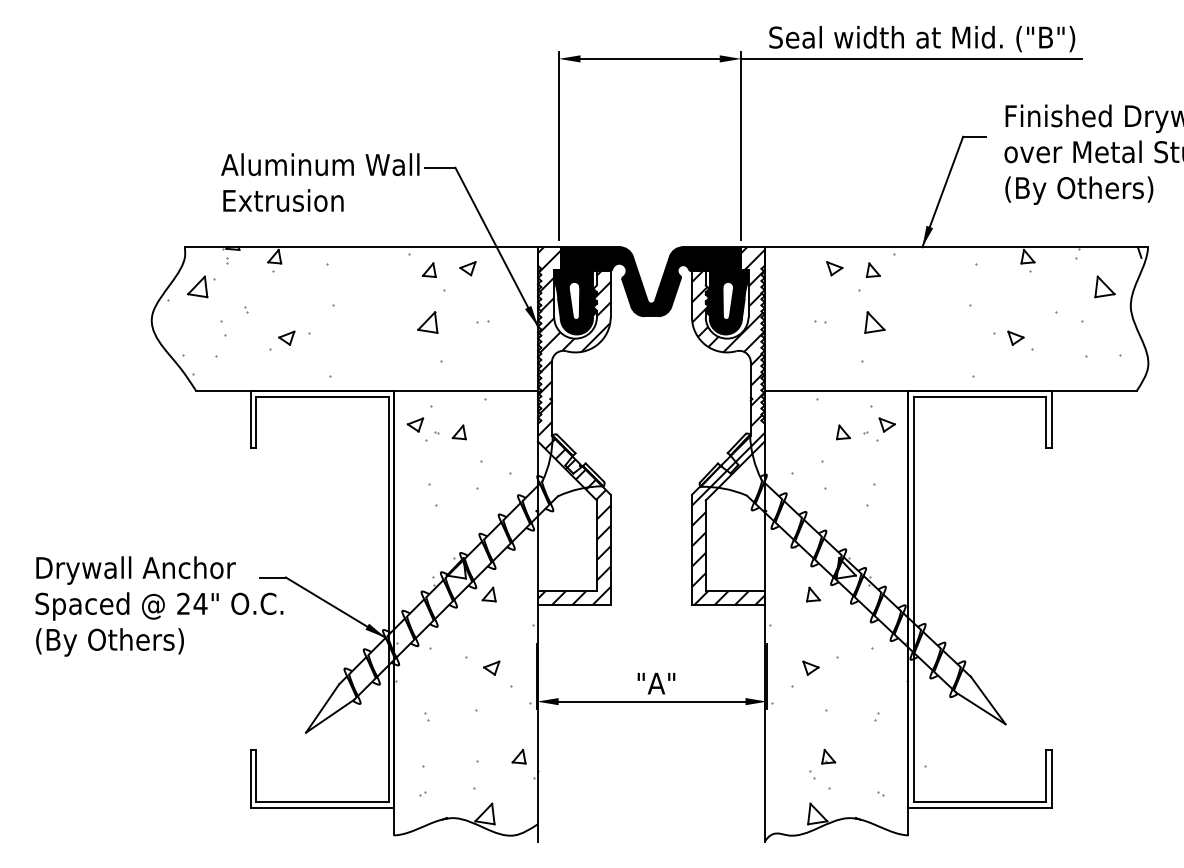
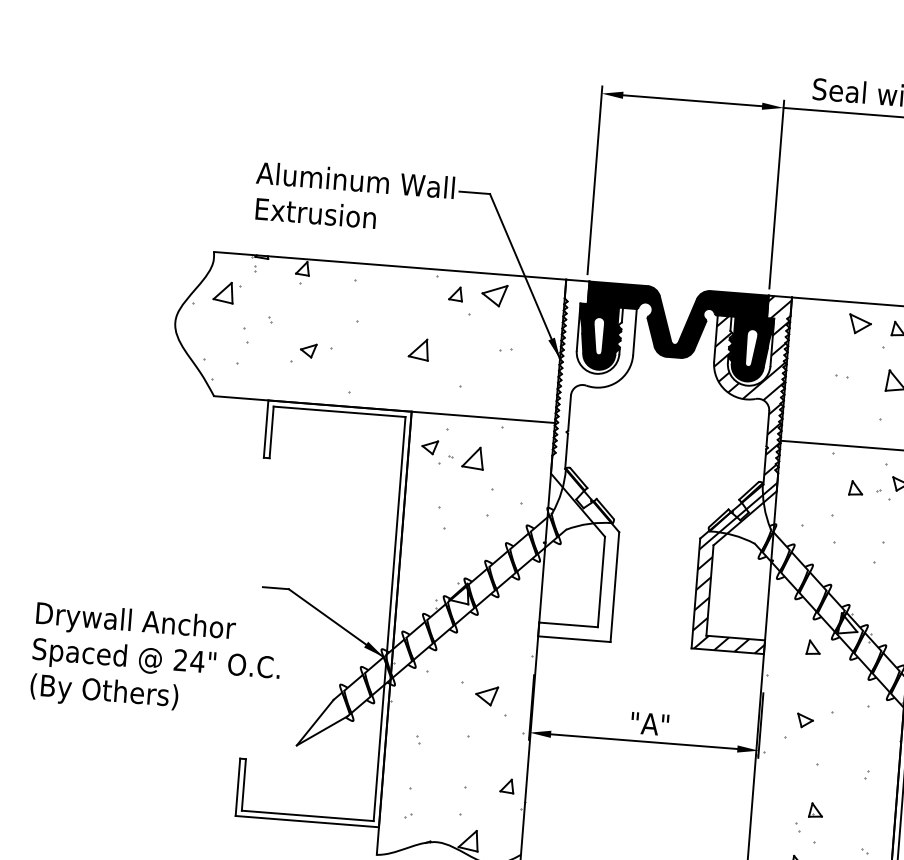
part: (467, 268) -> (494, 295), size x1.6
part: (834, 268) -> (860, 324), size x1.4
part: (427, 322) -> (418, 349), moved
hatch: (574, 425) -> (588, 460), removed
part: (458, 432) -> (472, 458), size x1.6
part: (488, 594) -> (489, 622), removed
text: (159, 606) -> (156, 661), moved
part: (491, 667) -> (486, 695), size x1.4

